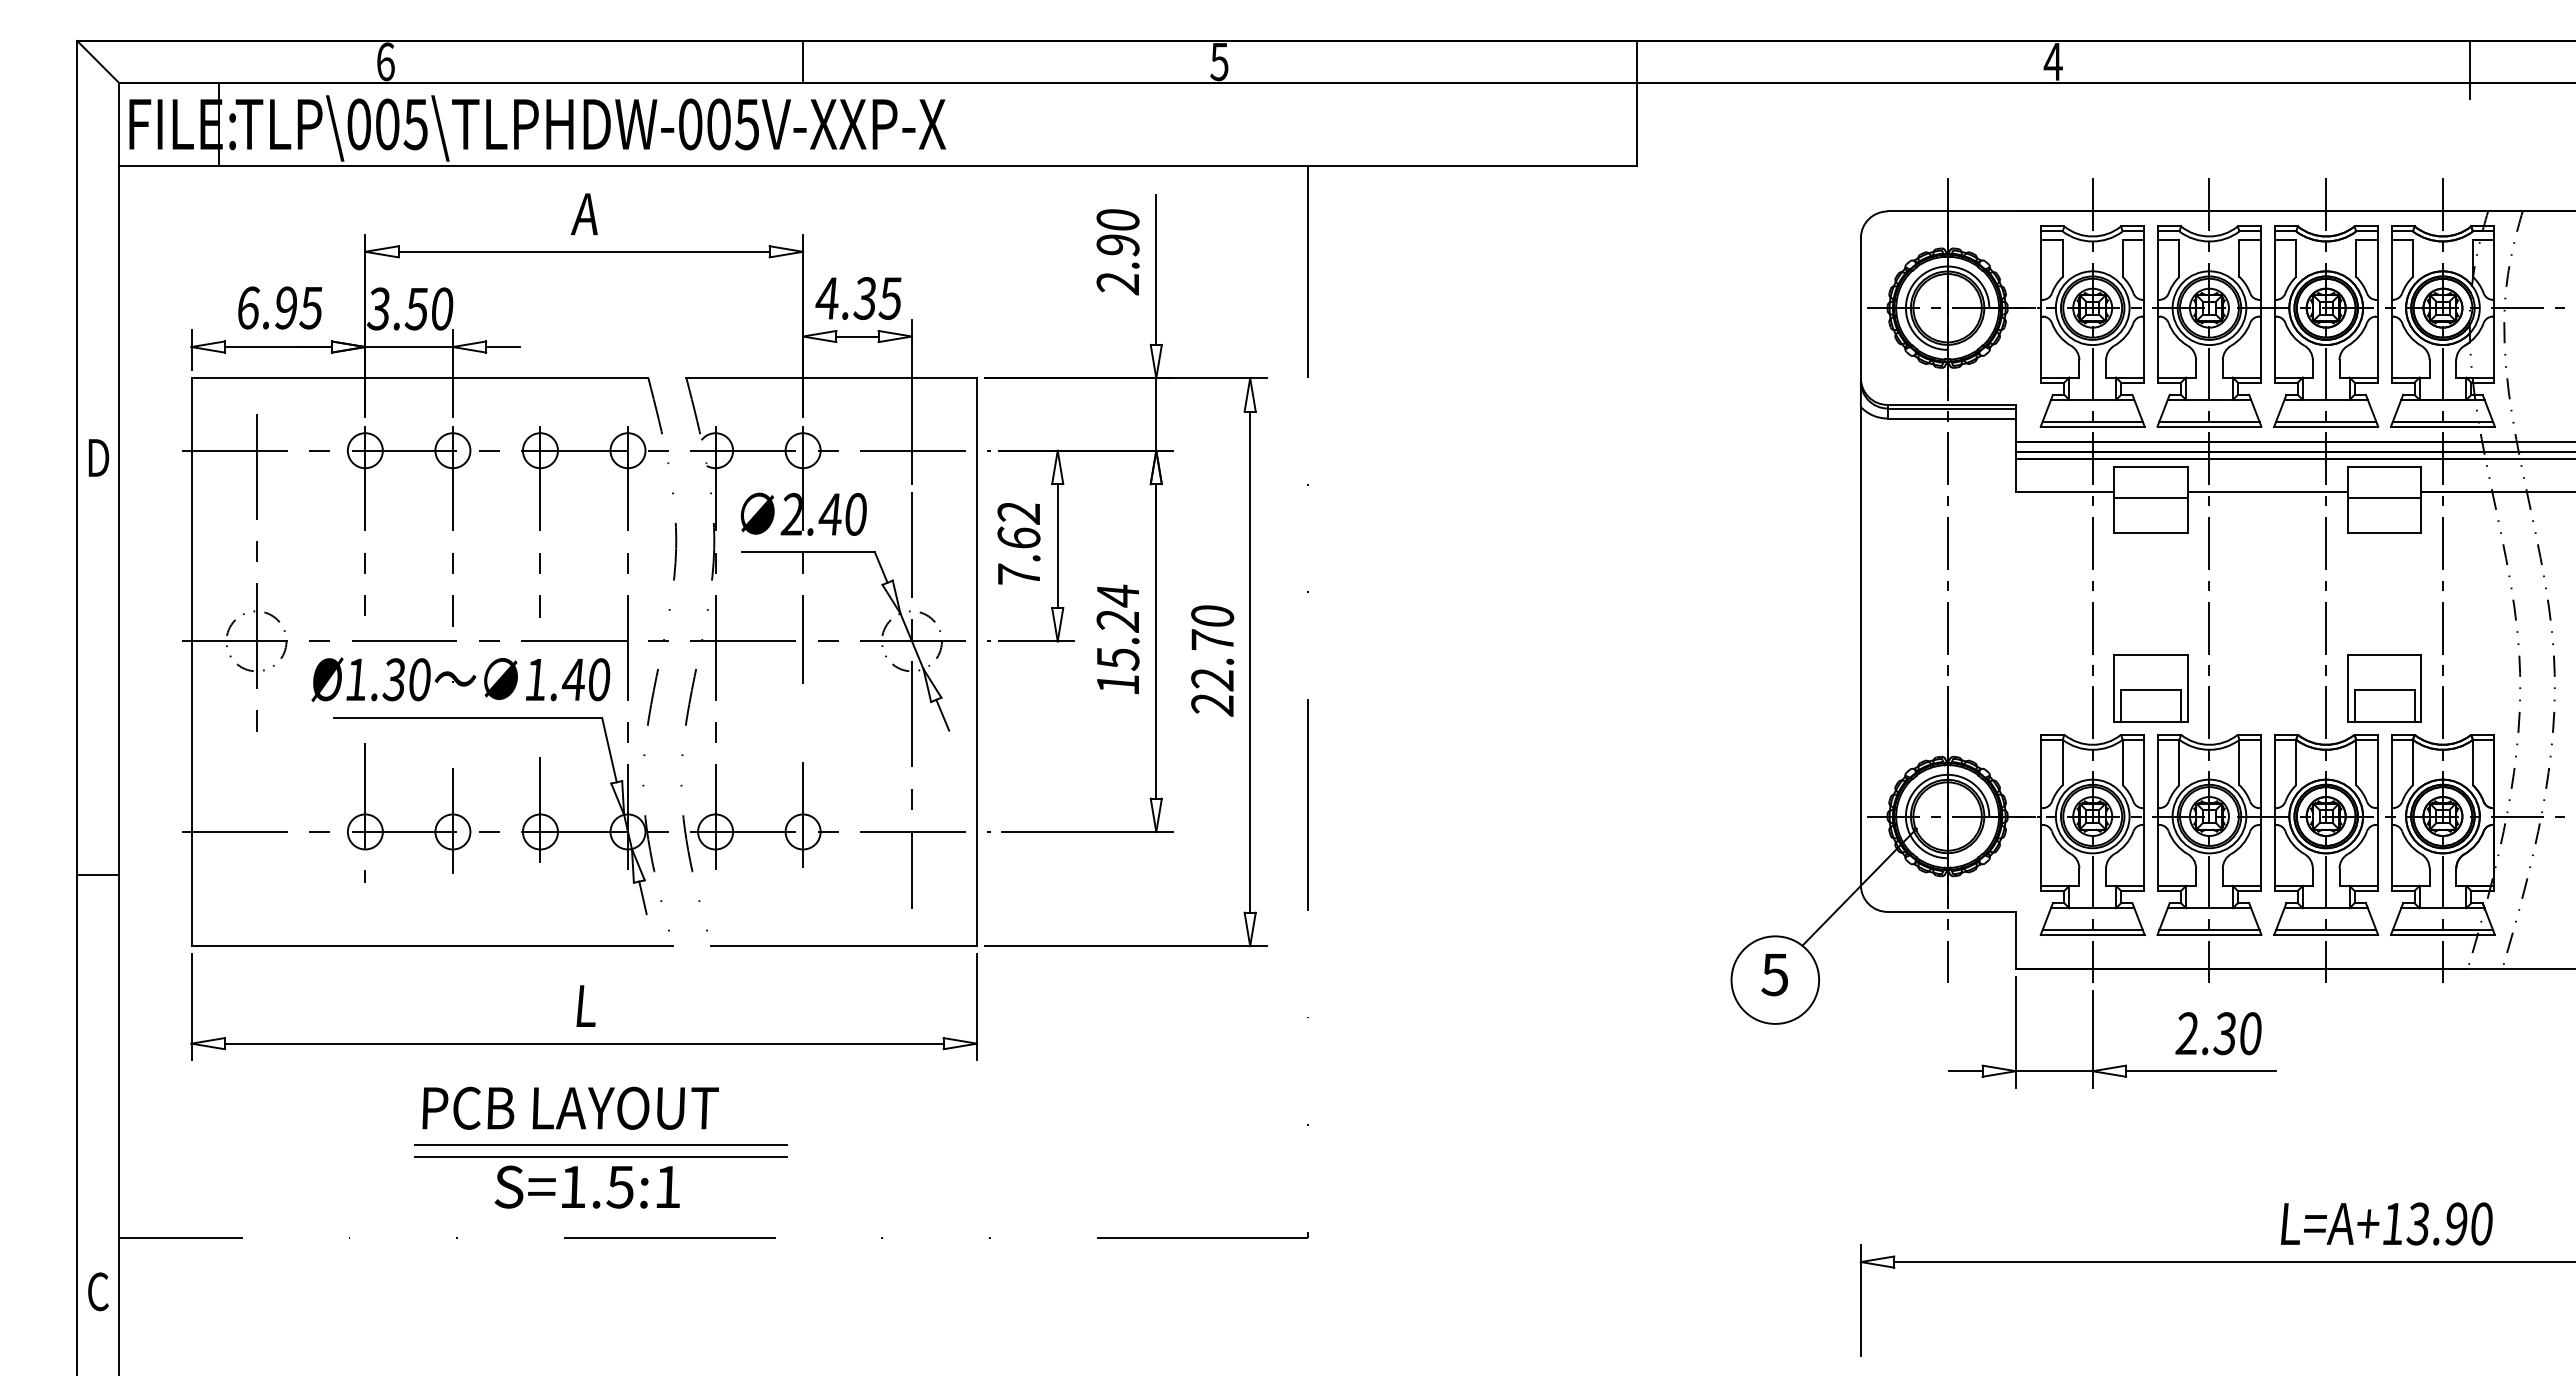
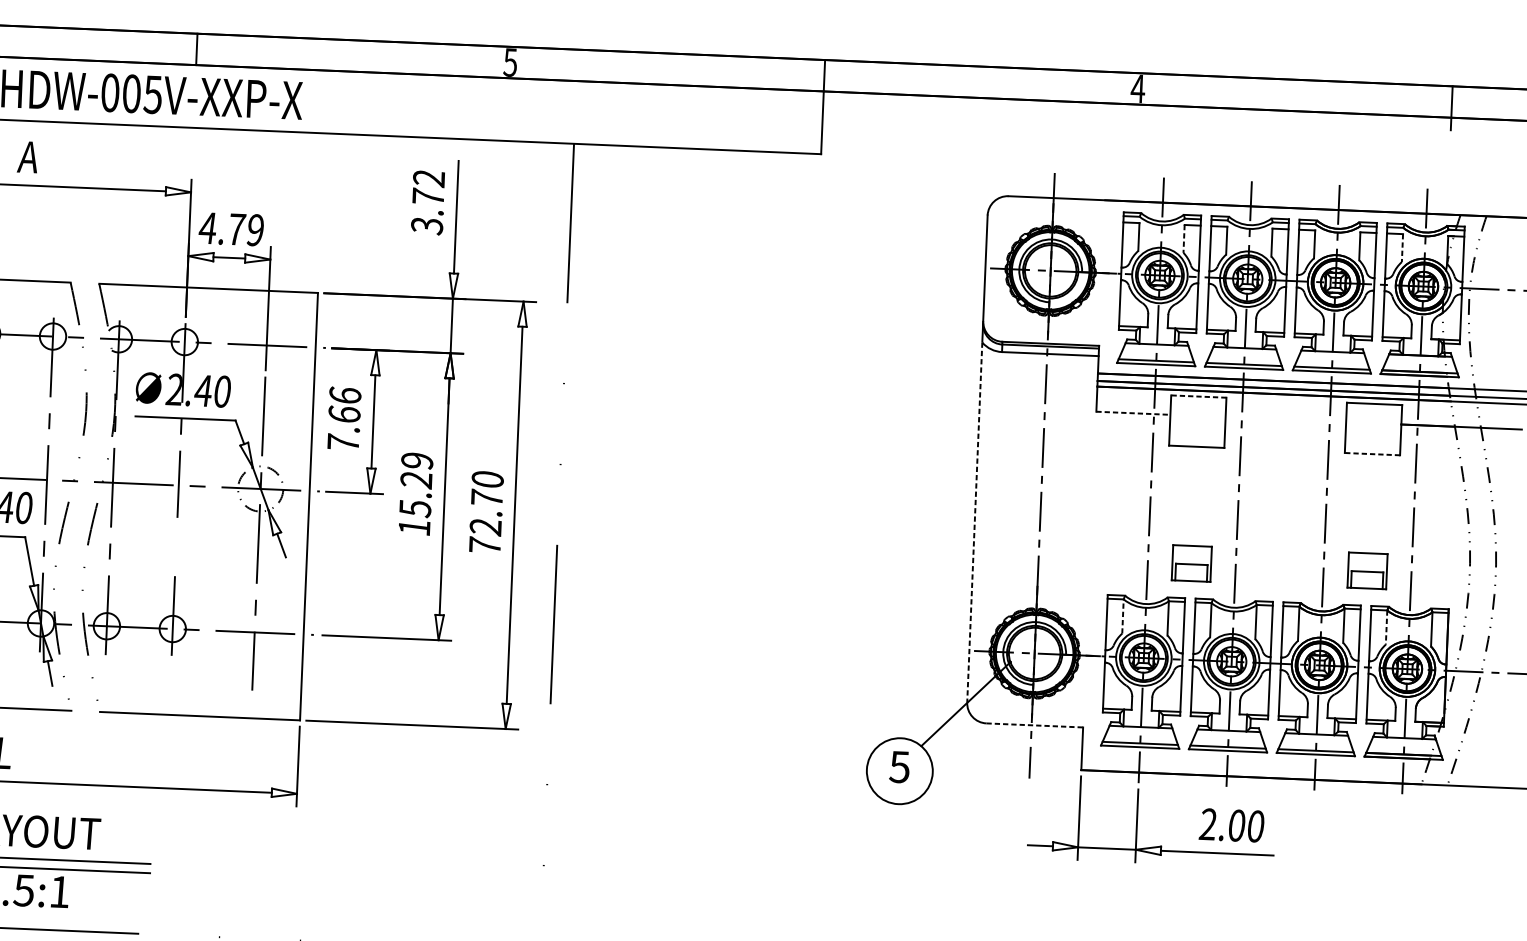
text: (1117, 252) -> (427, 202), 2.90 -> 3.72
line: (2122, 258) -> (1183, 239), solid -> dashed
line: (2412, 258) -> (1402, 248), solid -> dashed
text: (877, 298) -> (245, 229), 4.35 -> 4.79
line: (2151, 466) -> (1199, 396), solid -> dashed
line: (2065, 492) -> (1133, 413), solid -> dashed
line: (2267, 492) -> (1285, 419), removed
line: (2150, 498) -> (1197, 420), removed
line: (2384, 498) -> (1373, 427), removed
text: (1018, 512) -> (344, 395), 7.62 -> 7.66
line: (2384, 533) -> (1372, 454), solid -> dashed
text: (1117, 595) -> (416, 460), 15.24 -> 15.29
line: (1860, 646) -> (974, 522), solid -> dashed
part: (2150, 688) -> (1191, 563), size x0.7
part: (2384, 688) -> (1367, 570), size x0.7
text: (1212, 704) -> (484, 545), 22.70 -> 72.70
line: (2062, 762) -> (1122, 616), solid -> dashed
line: (2412, 762) -> (1386, 627), solid -> dashed
line: (1952, 911) -> (1035, 725), solid -> dashed
text: (2224, 1033) -> (1236, 825), 2.30 -> 2.00

